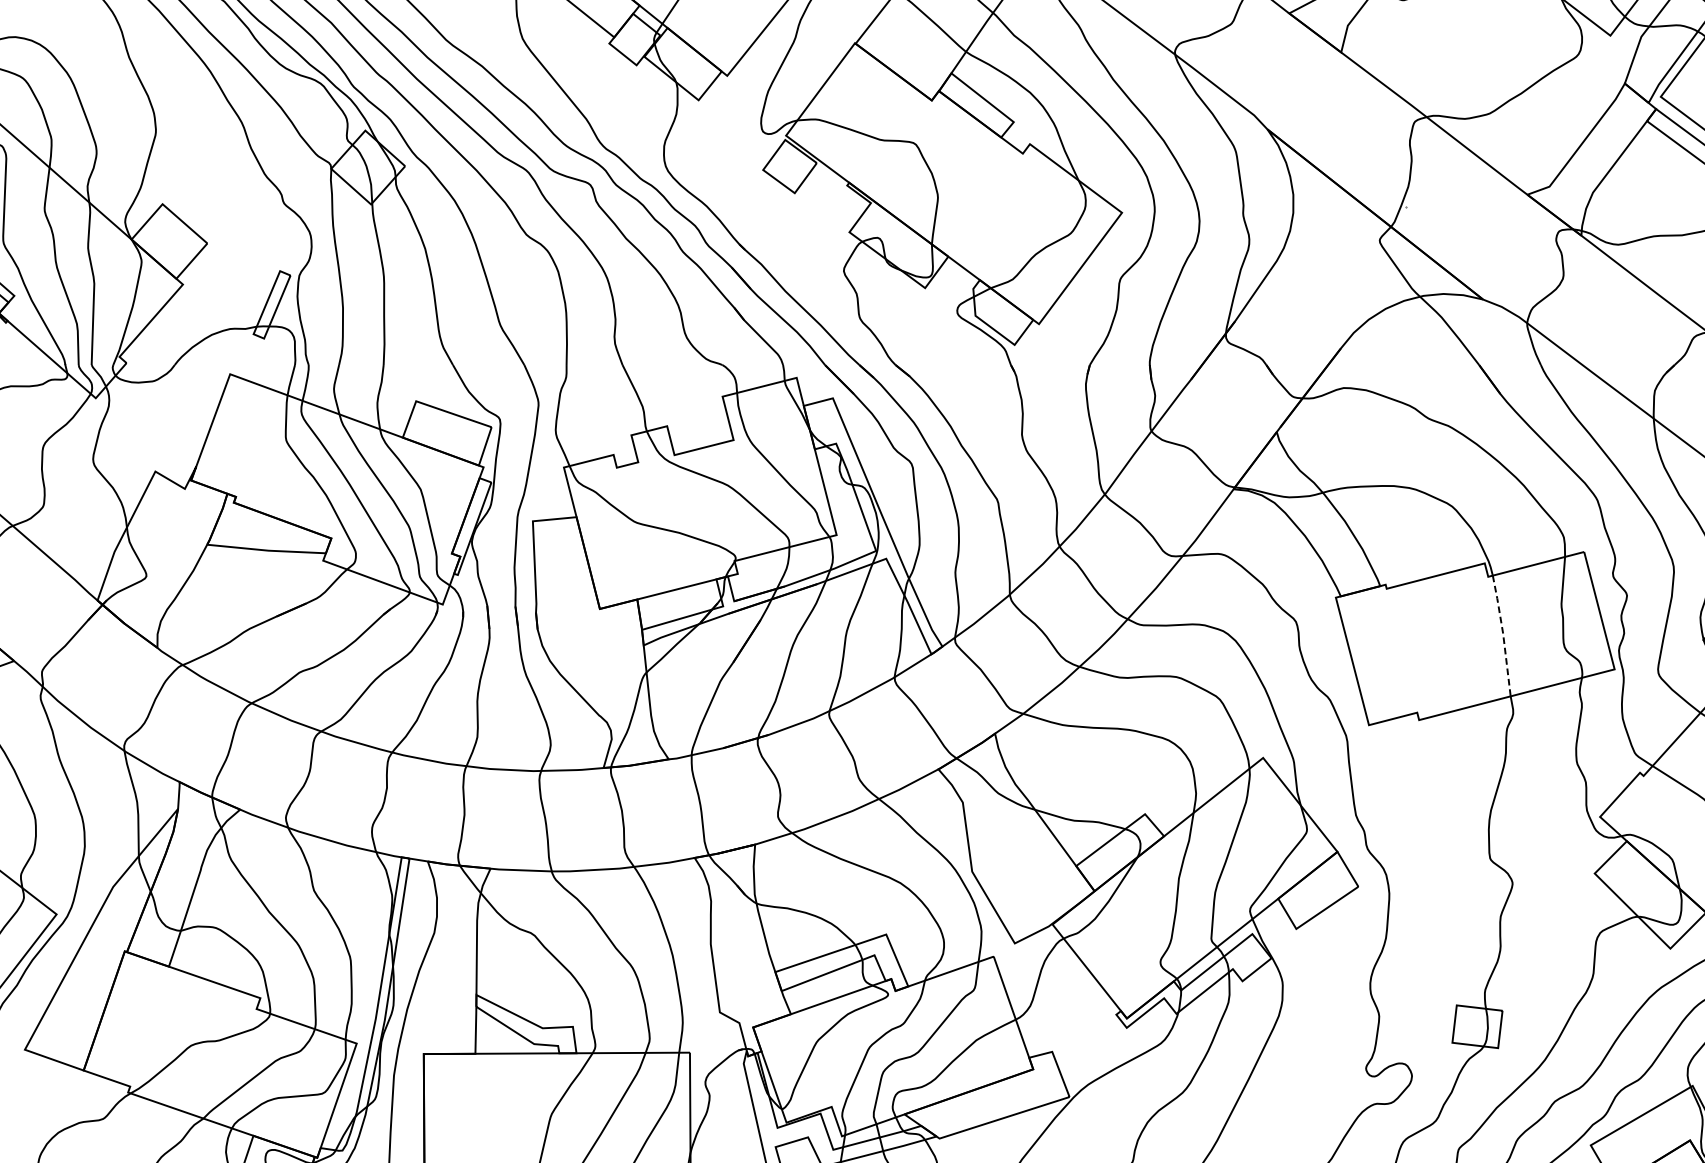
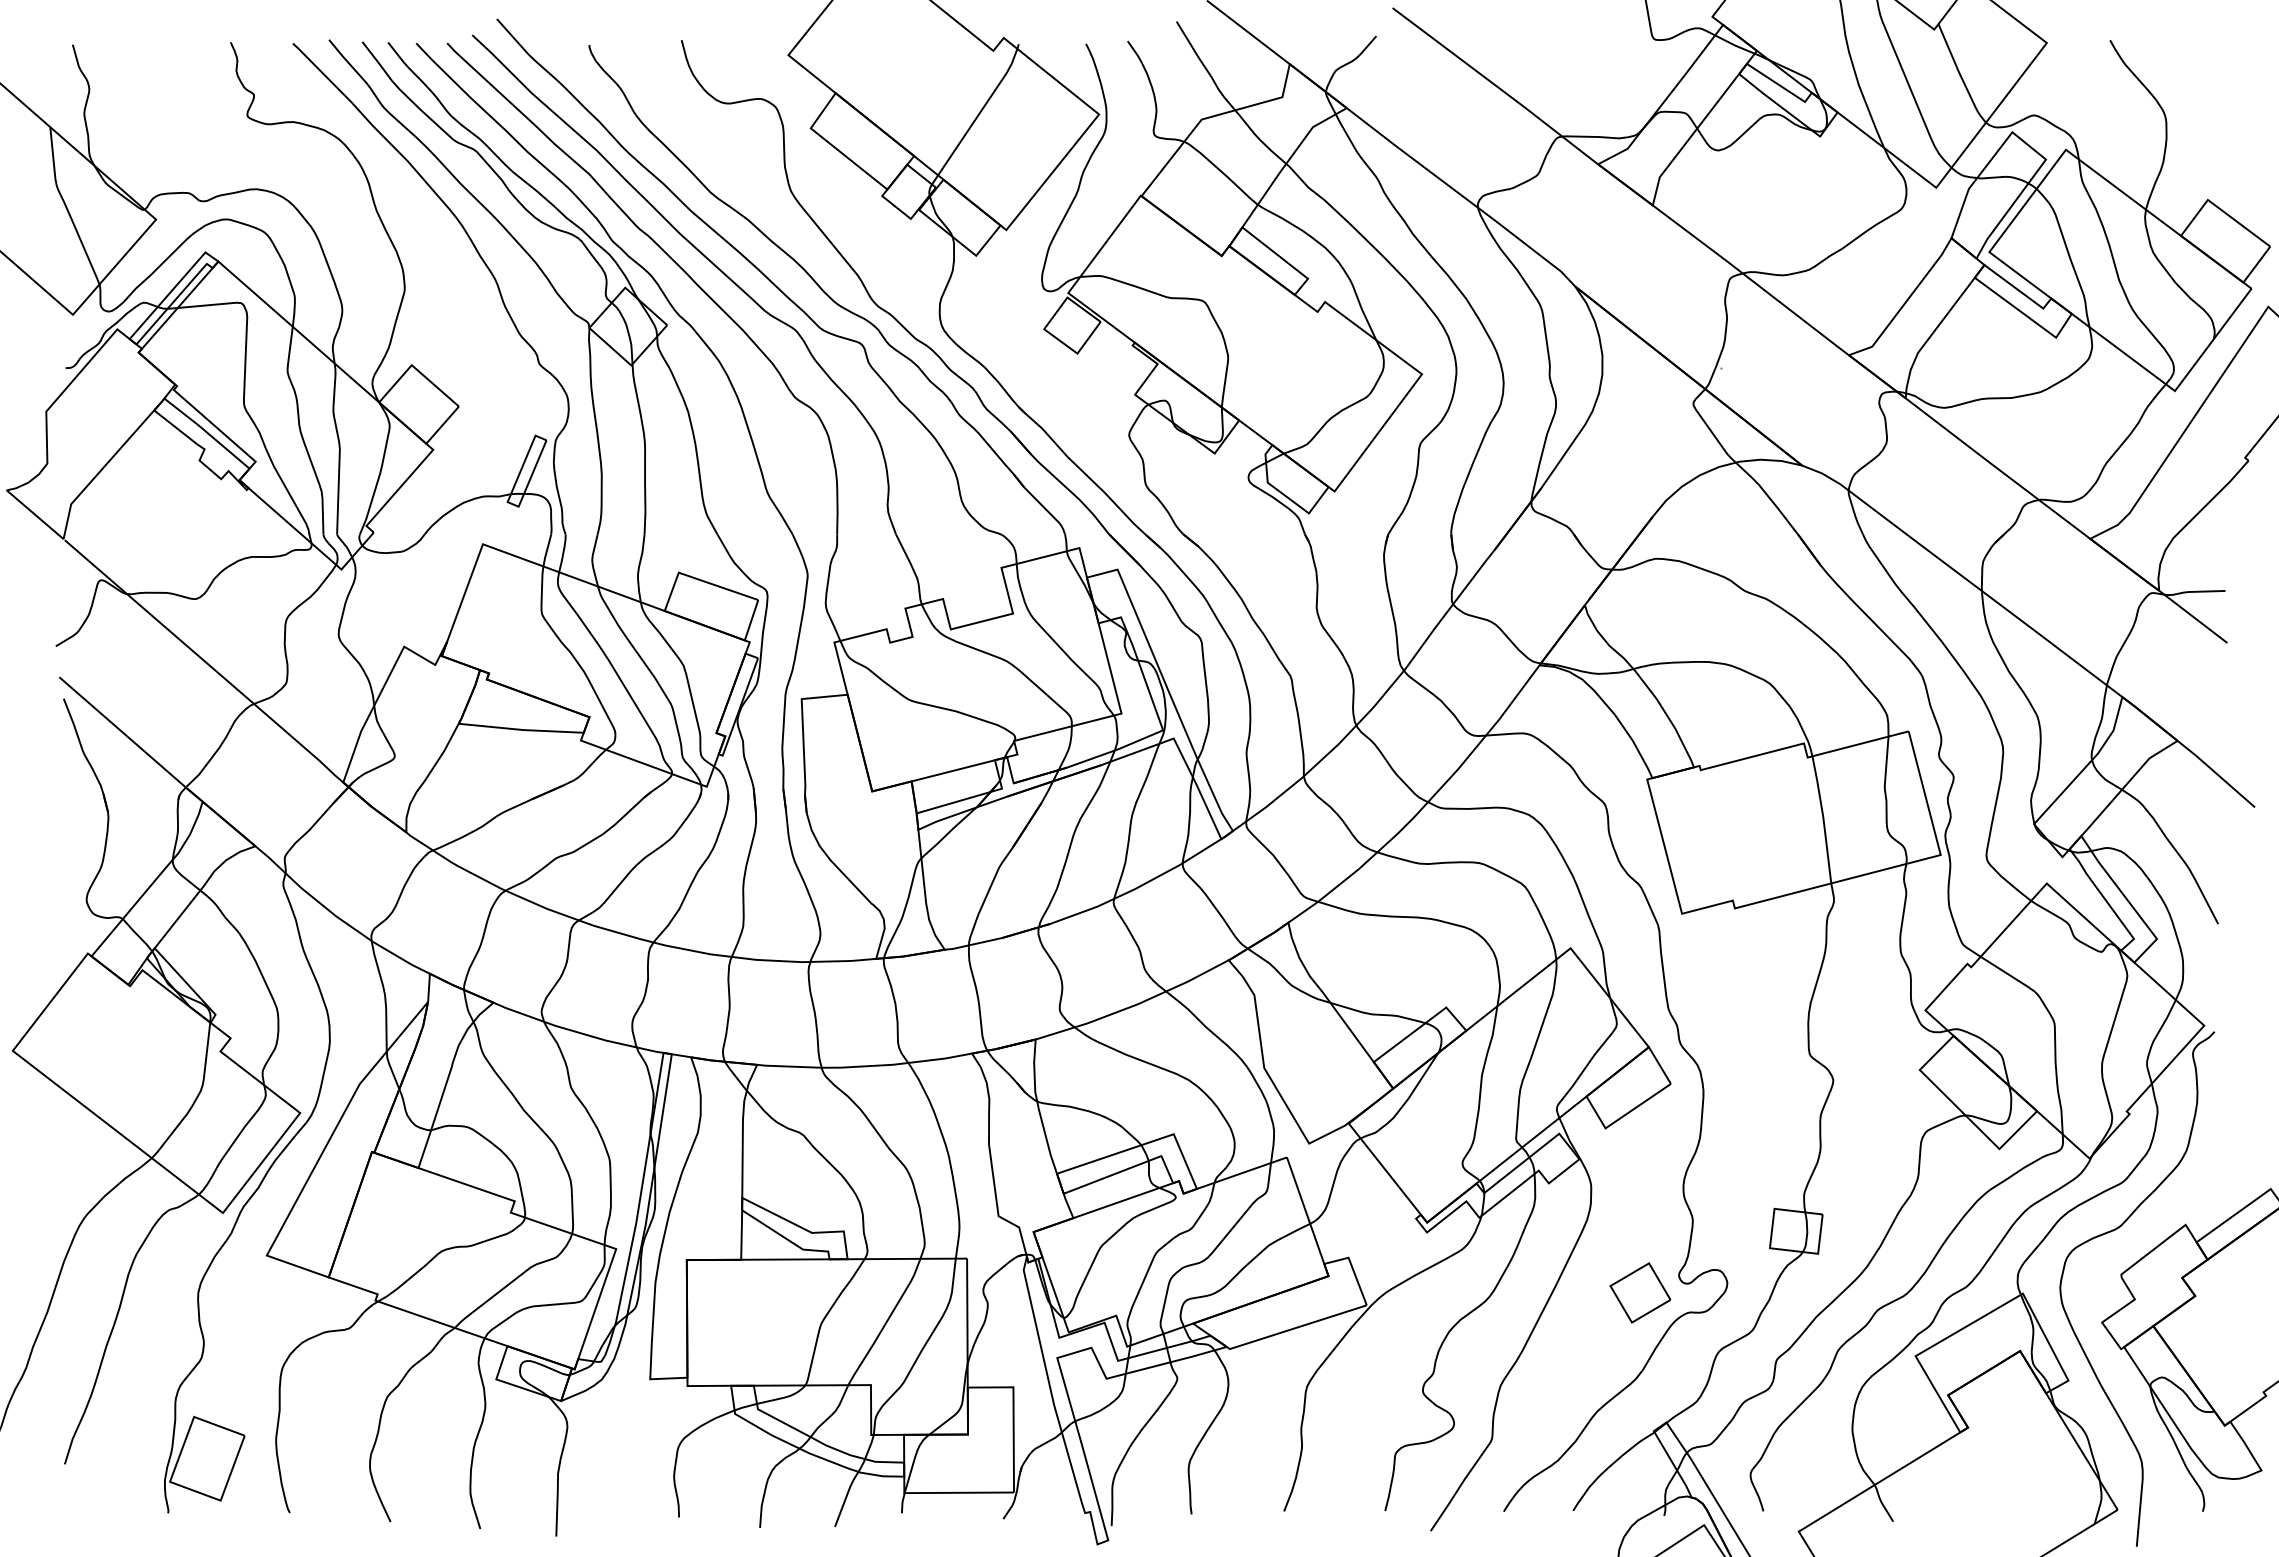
line: (1503, 634) -> (1823, 818), dashed -> solid
part: (1329, 1084) -> (1640, 1292), added

